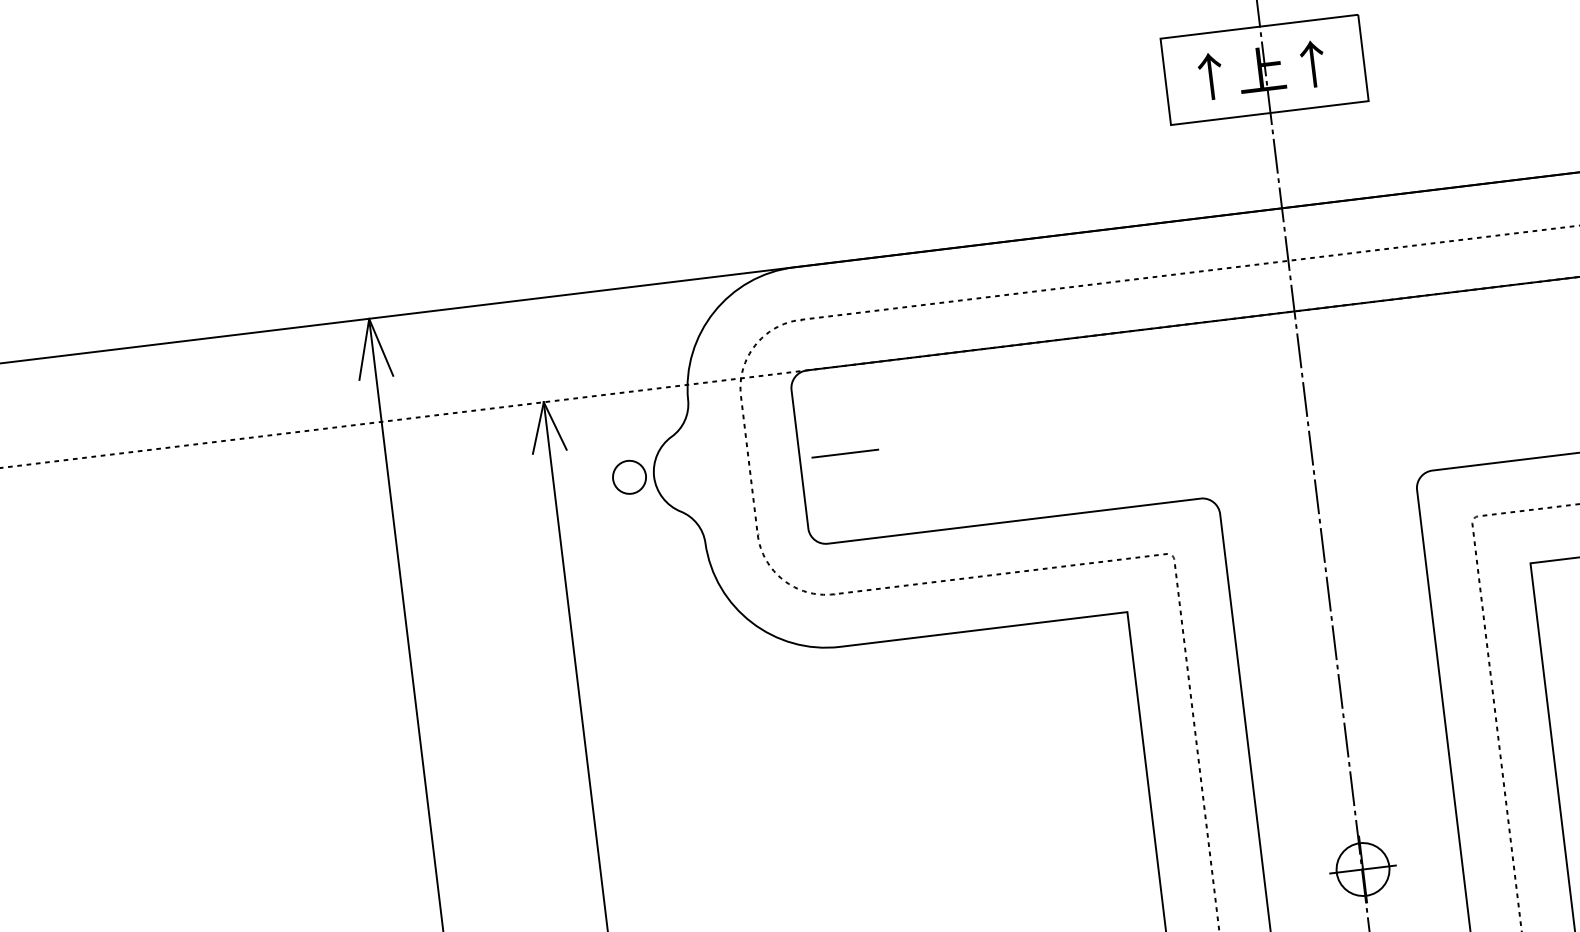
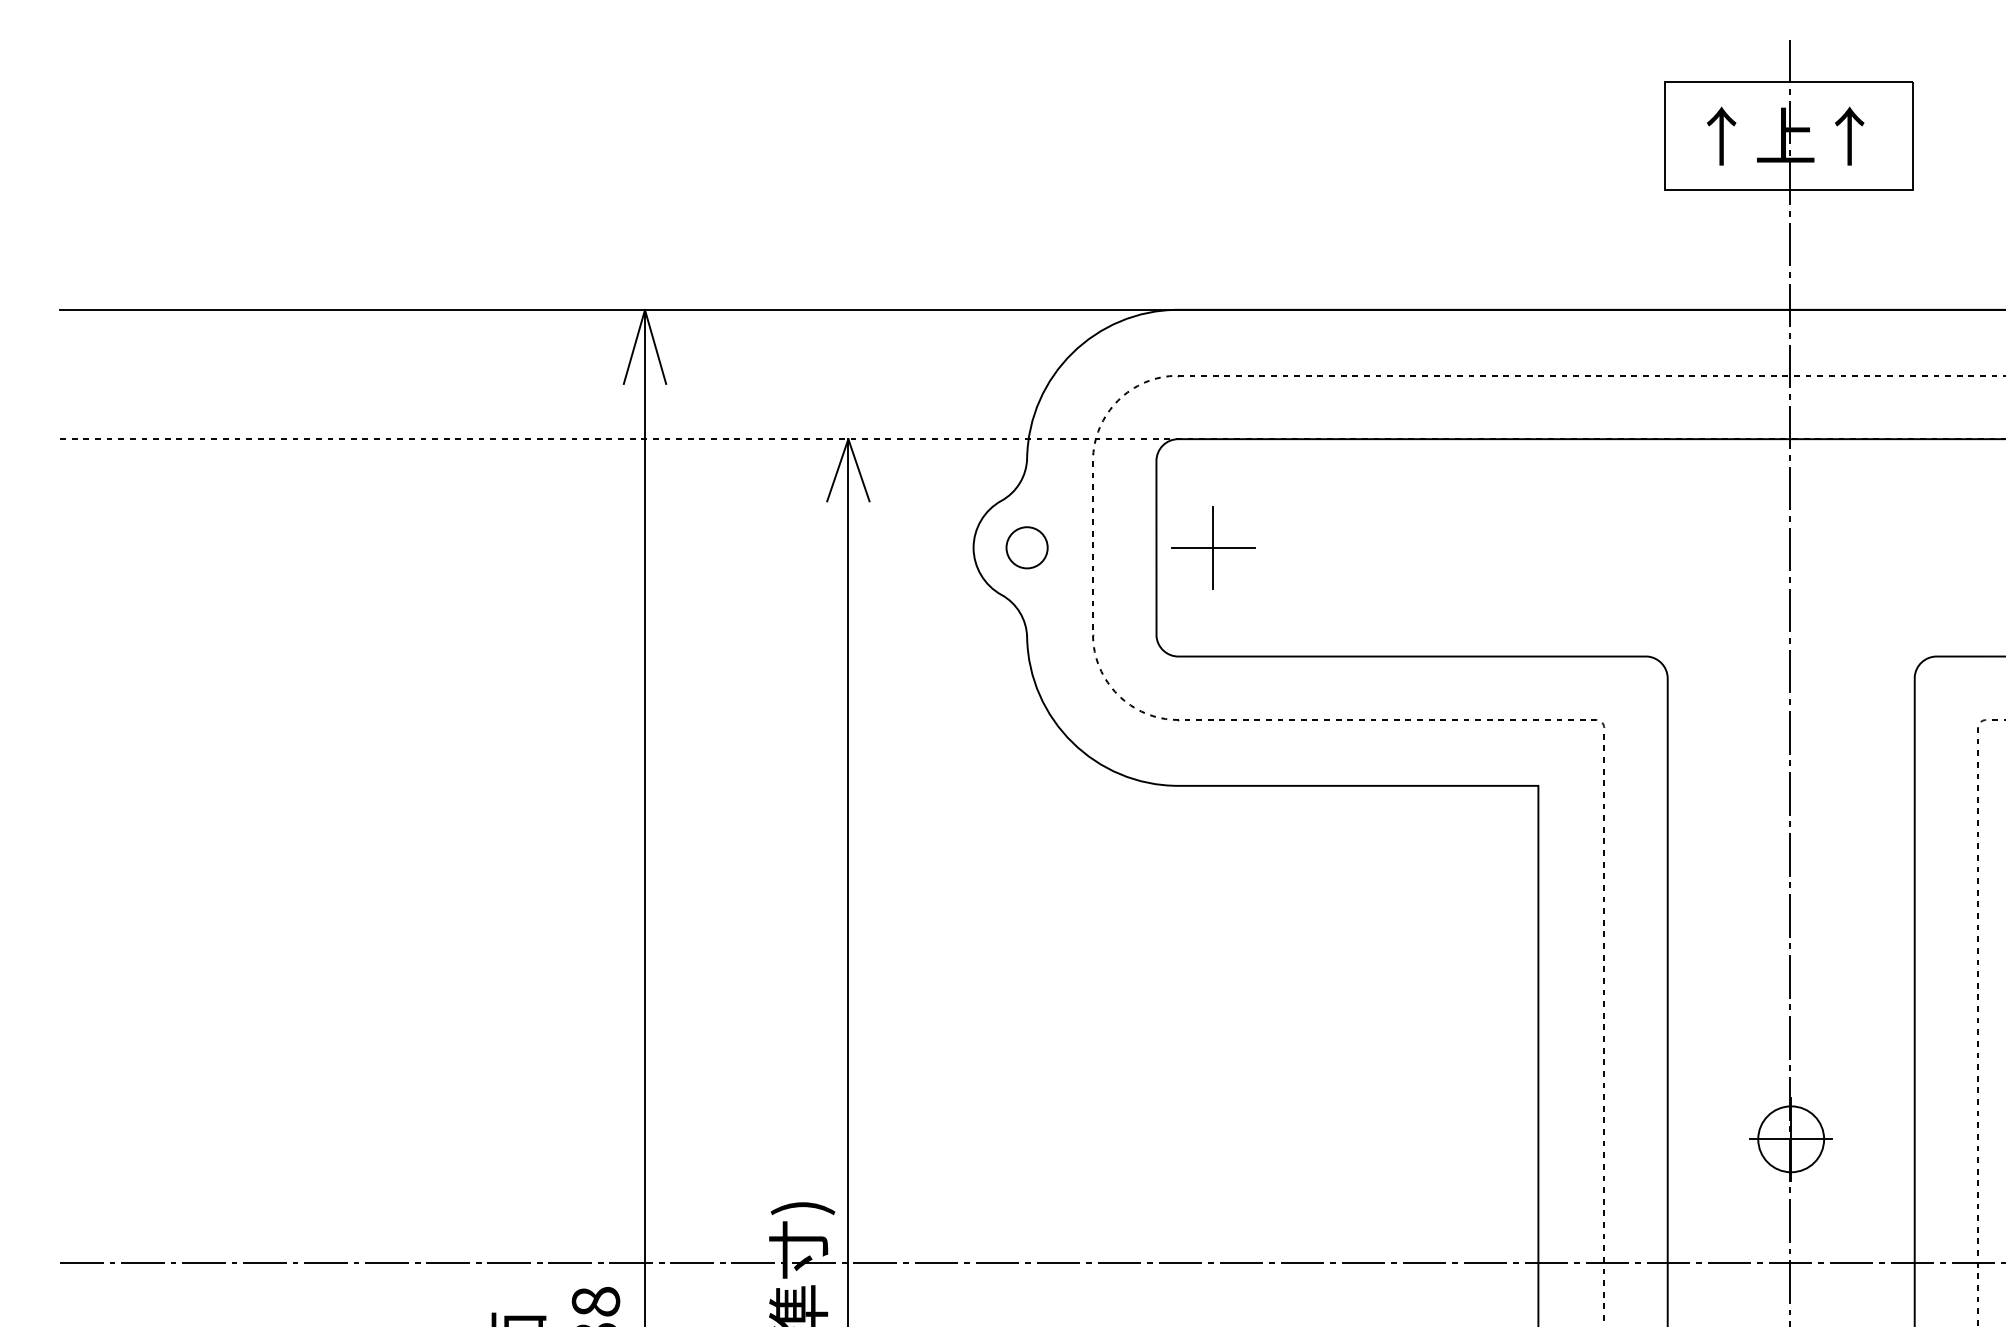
line: (845, 453) -> (1213, 547), added
part: (629, 477) -> (1026, 547), moved

